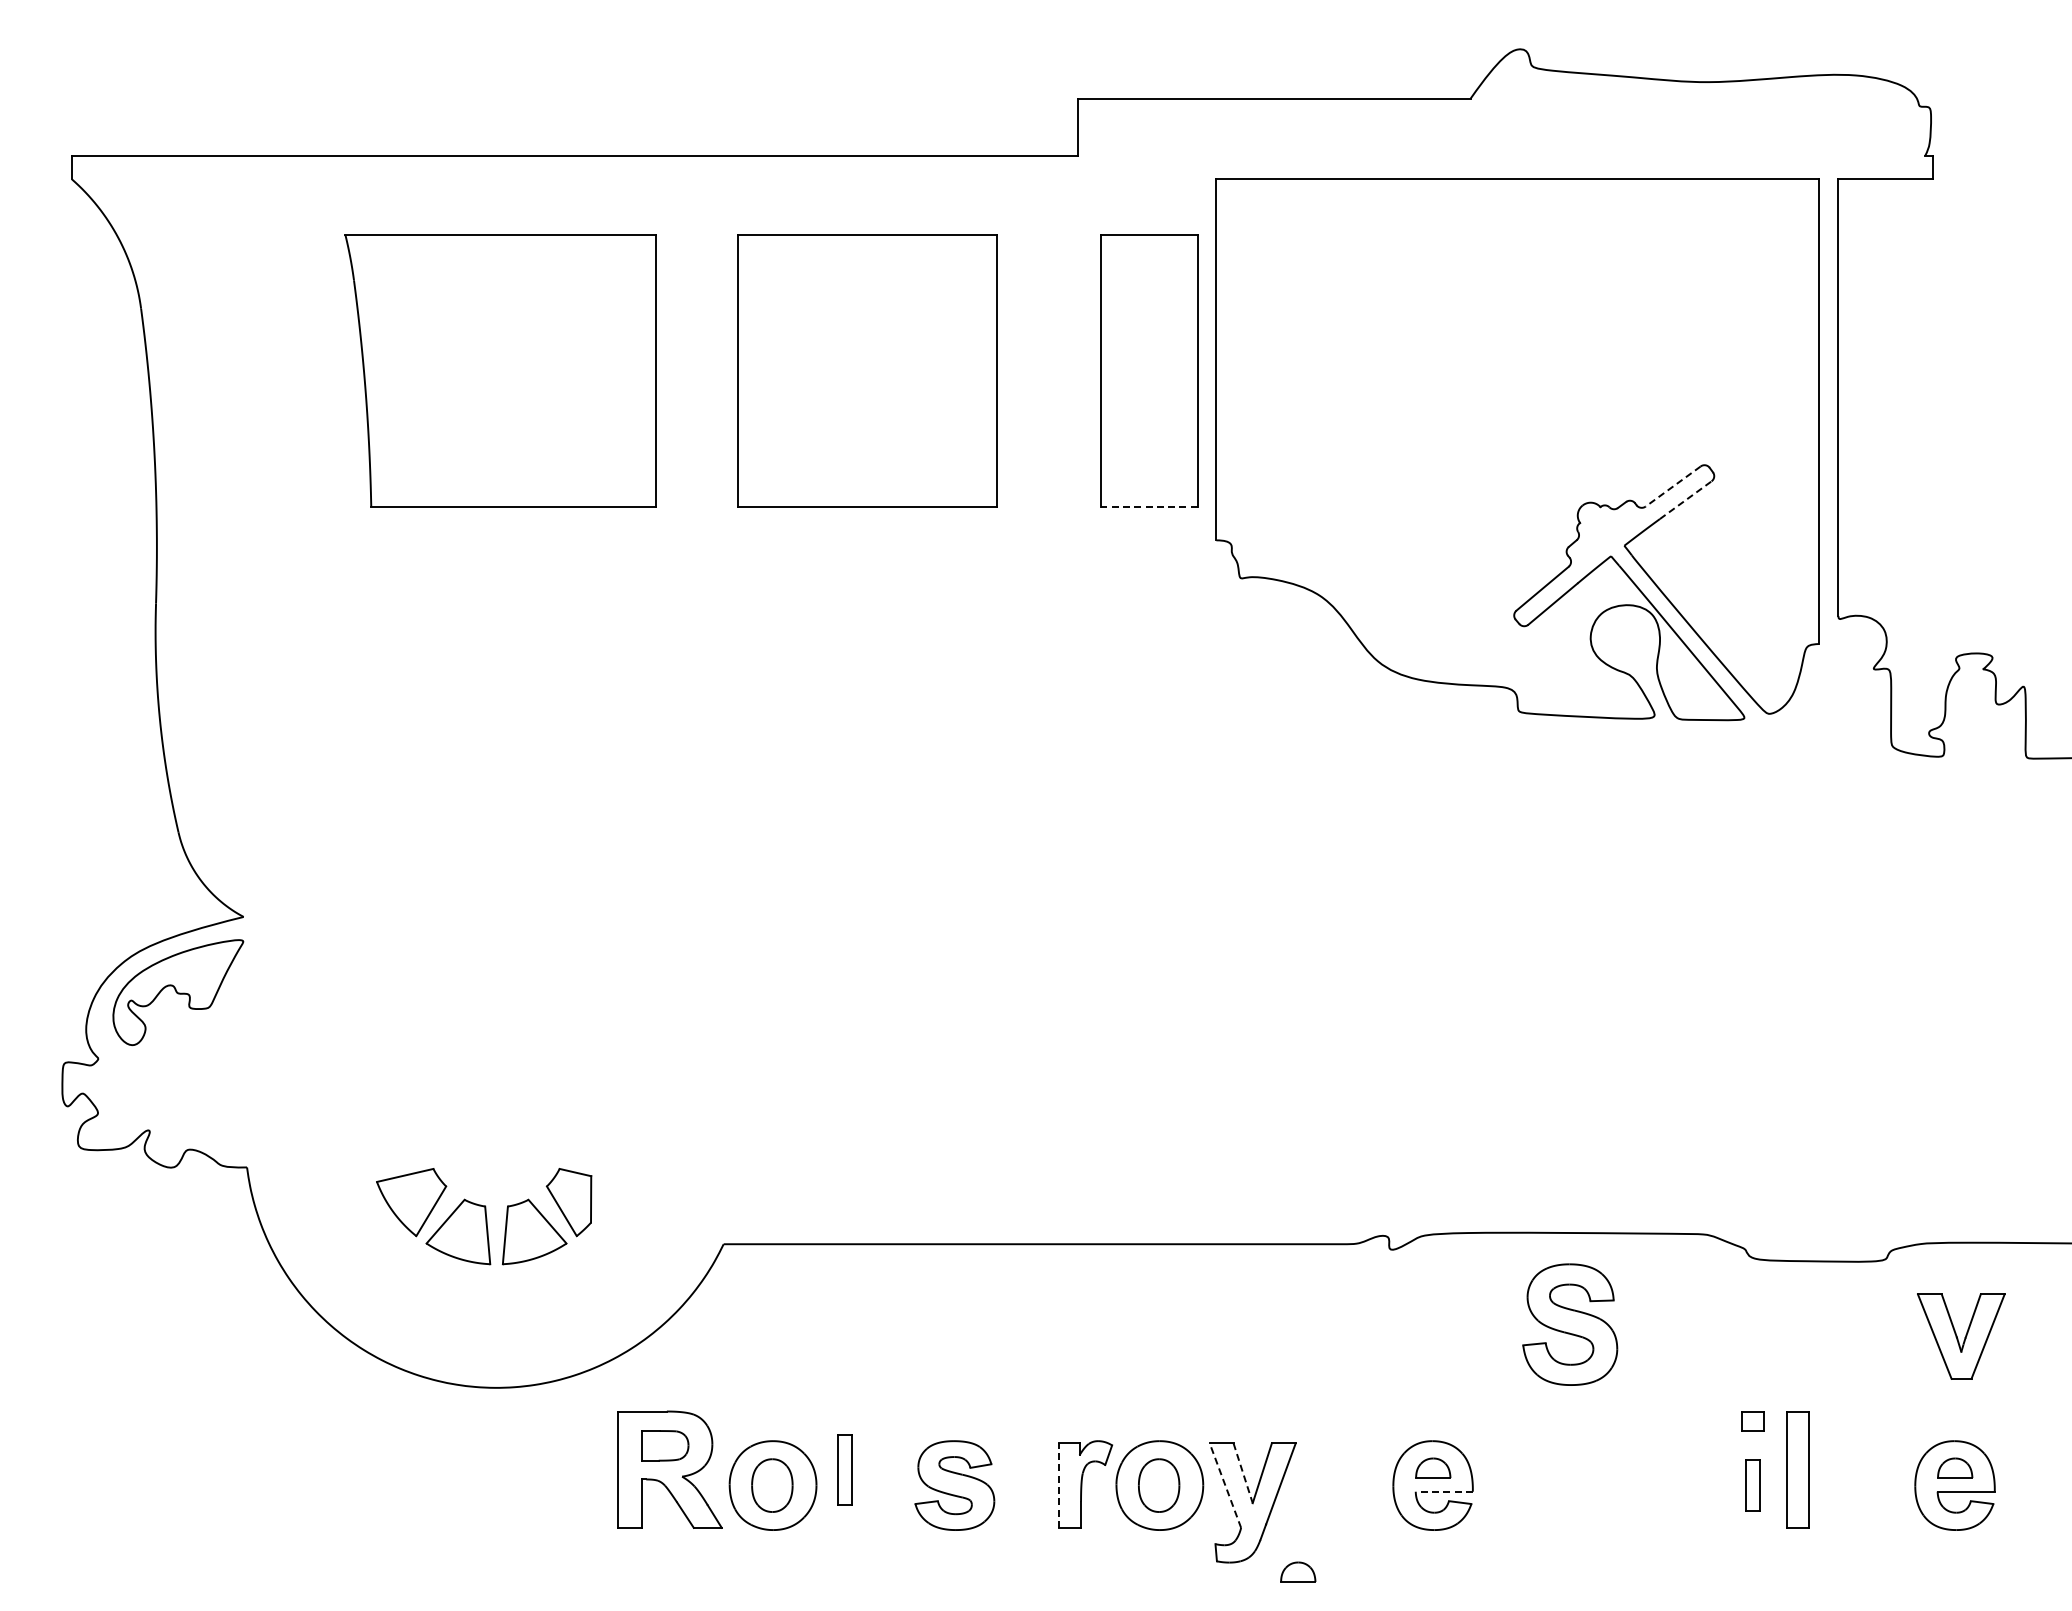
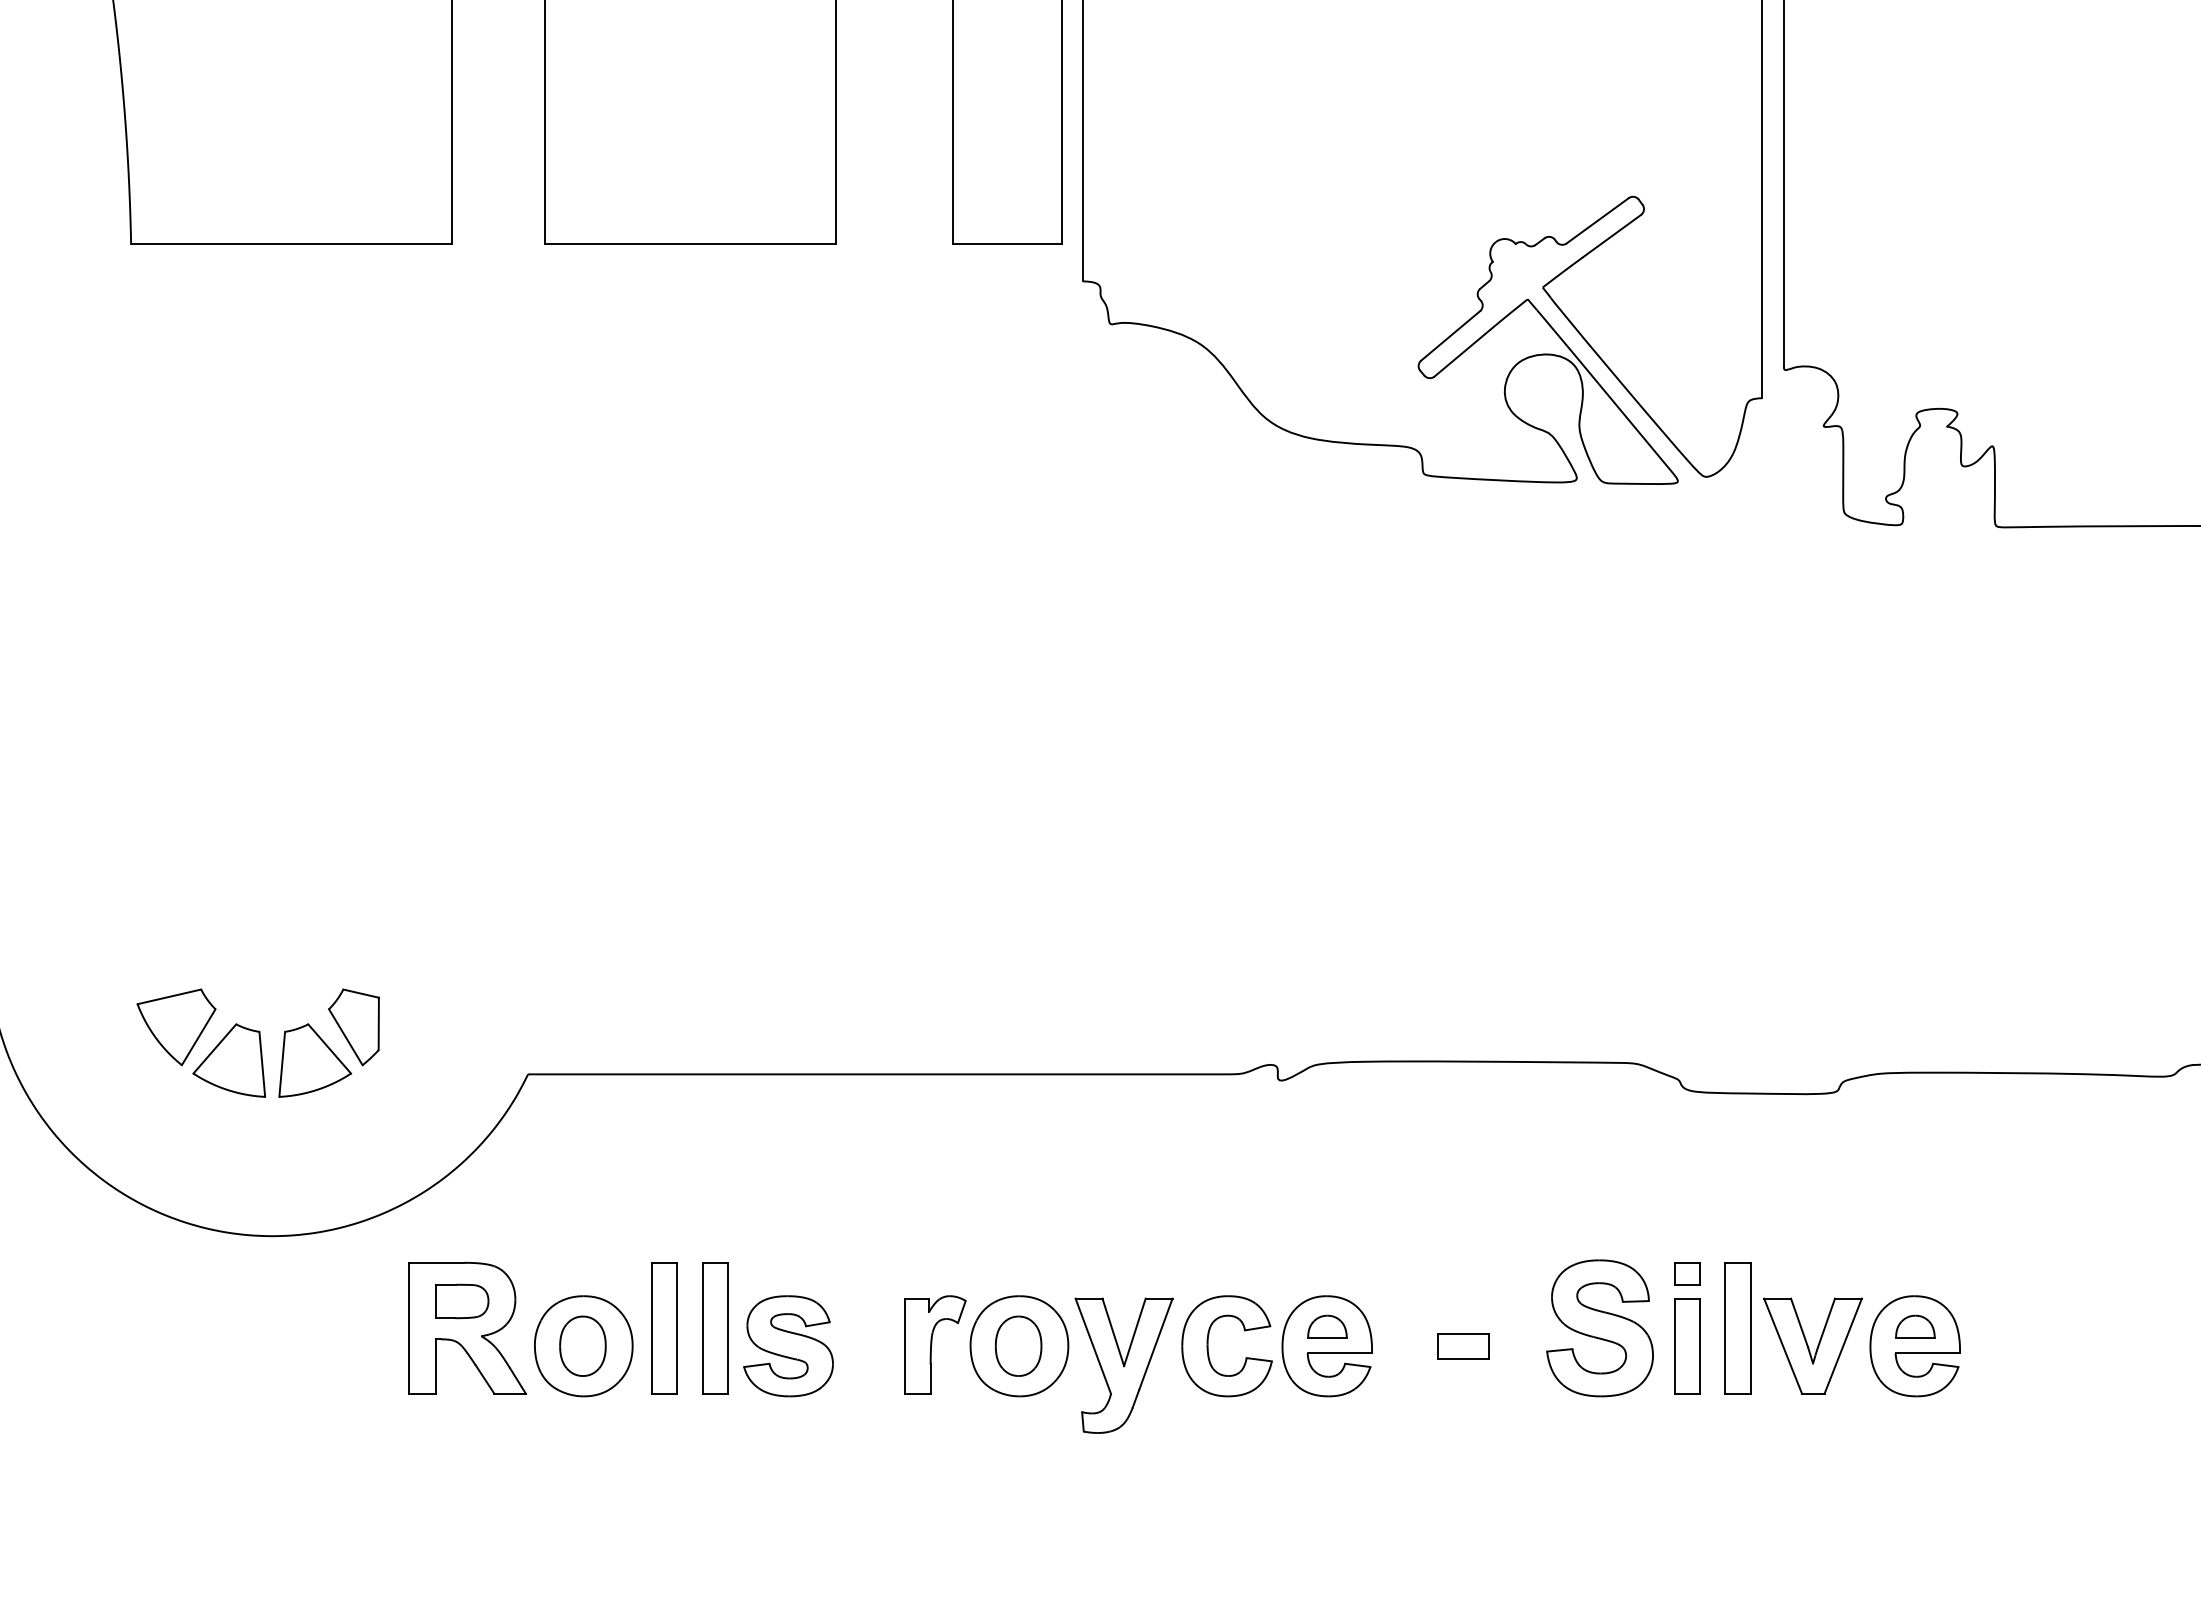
line: (1672, 486) -> (1596, 220), dashed -> solid
line: (1685, 500) -> (1611, 236), dashed -> solid
line: (1148, 506) -> (1006, 243), dashed -> solid
part: (1570, 1324) -> (1600, 1328), moved
part: (1961, 1336) -> (1813, 1346), moved
part: (844, 1469) -> (664, 1328), size x1.67
part: (889, 1469) -> (714, 1328), added
line: (1243, 1473) -> (1113, 1332), dashed -> solid
line: (1058, 1485) -> (905, 1346), dashed -> solid
line: (1225, 1485) -> (1093, 1346), dashed -> solid
part: (1327, 1485) -> (1208, 1346), added
part: (1553, 1485) -> (1462, 1346), added
part: (1752, 1485) -> (1687, 1346), size x1.67
line: (1444, 1491) -> (1340, 1352), dashed -> solid
part: (1298, 1571) -> (1175, 1443), removed

